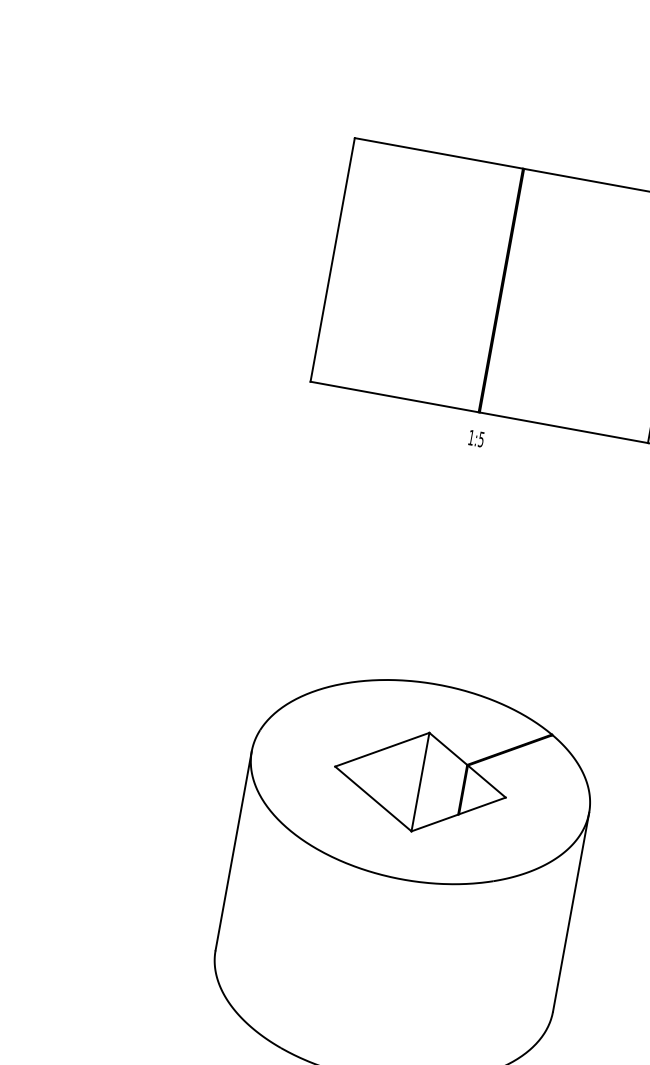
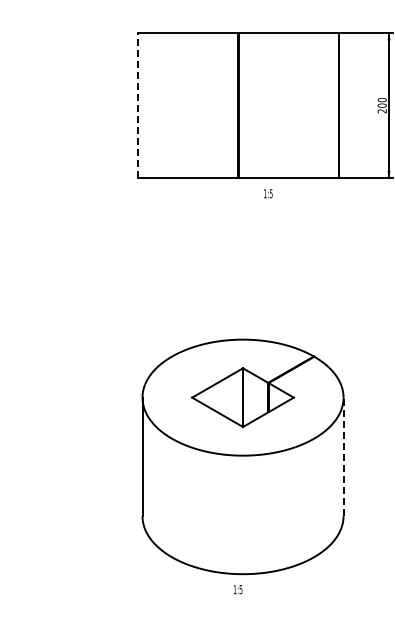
line: (332, 259) -> (137, 105), solid -> dashed
text: (476, 438) -> (268, 193), moved
line: (571, 911) -> (343, 456), solid -> dashed

